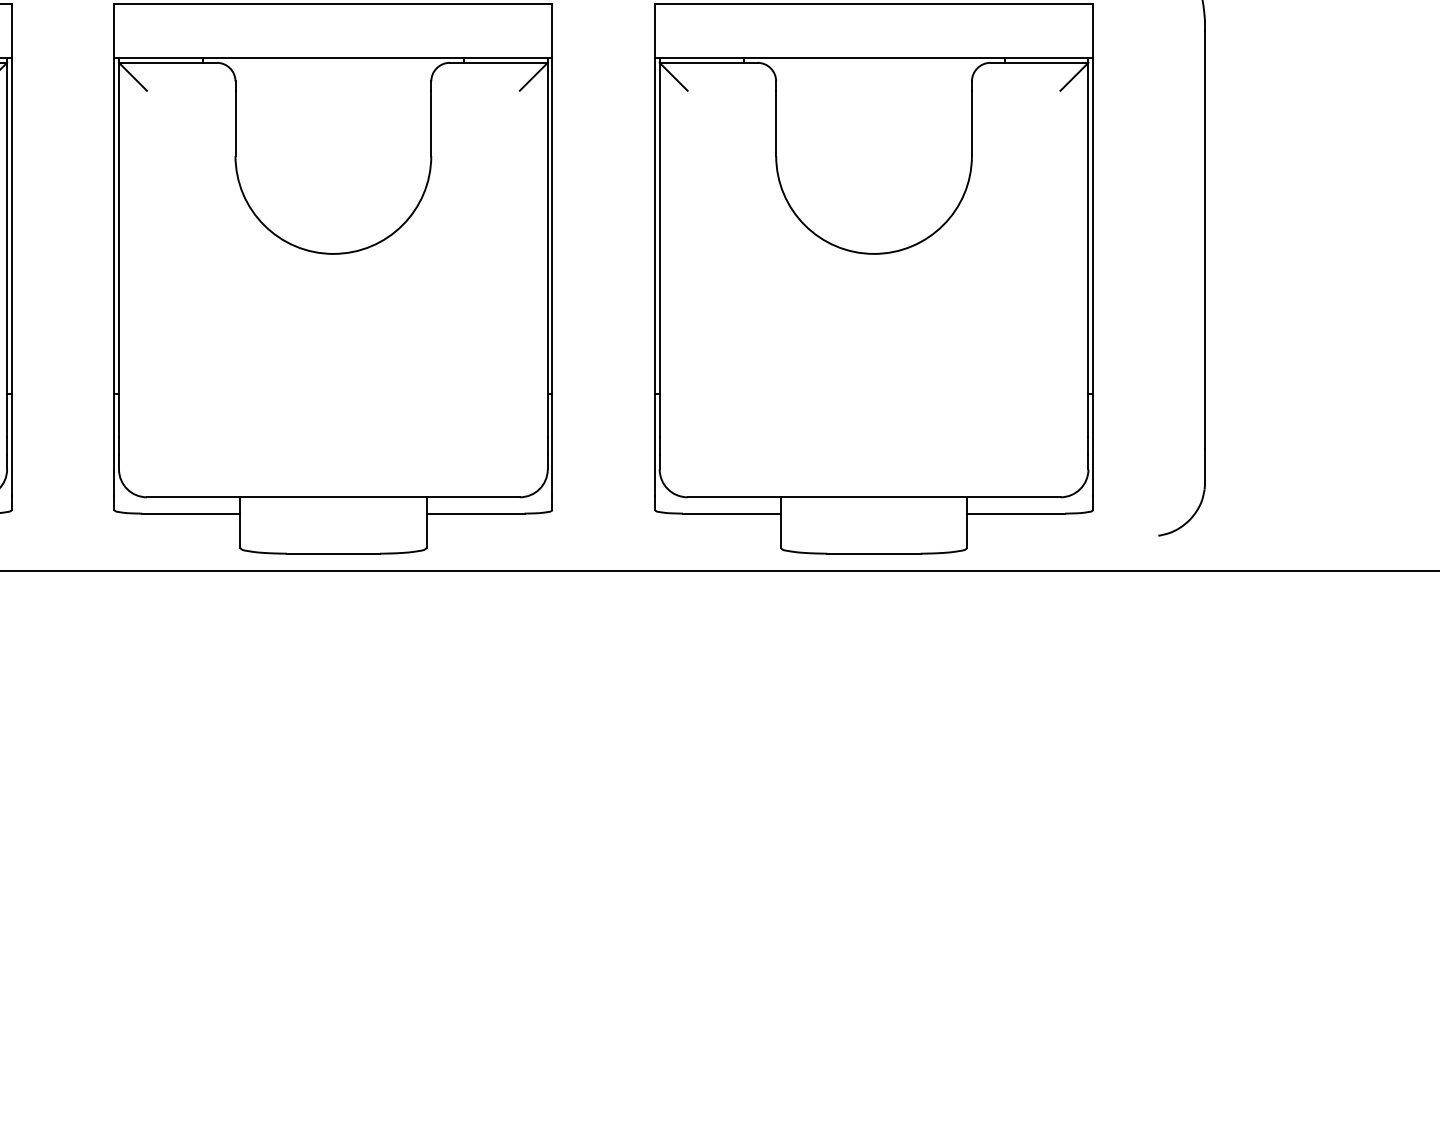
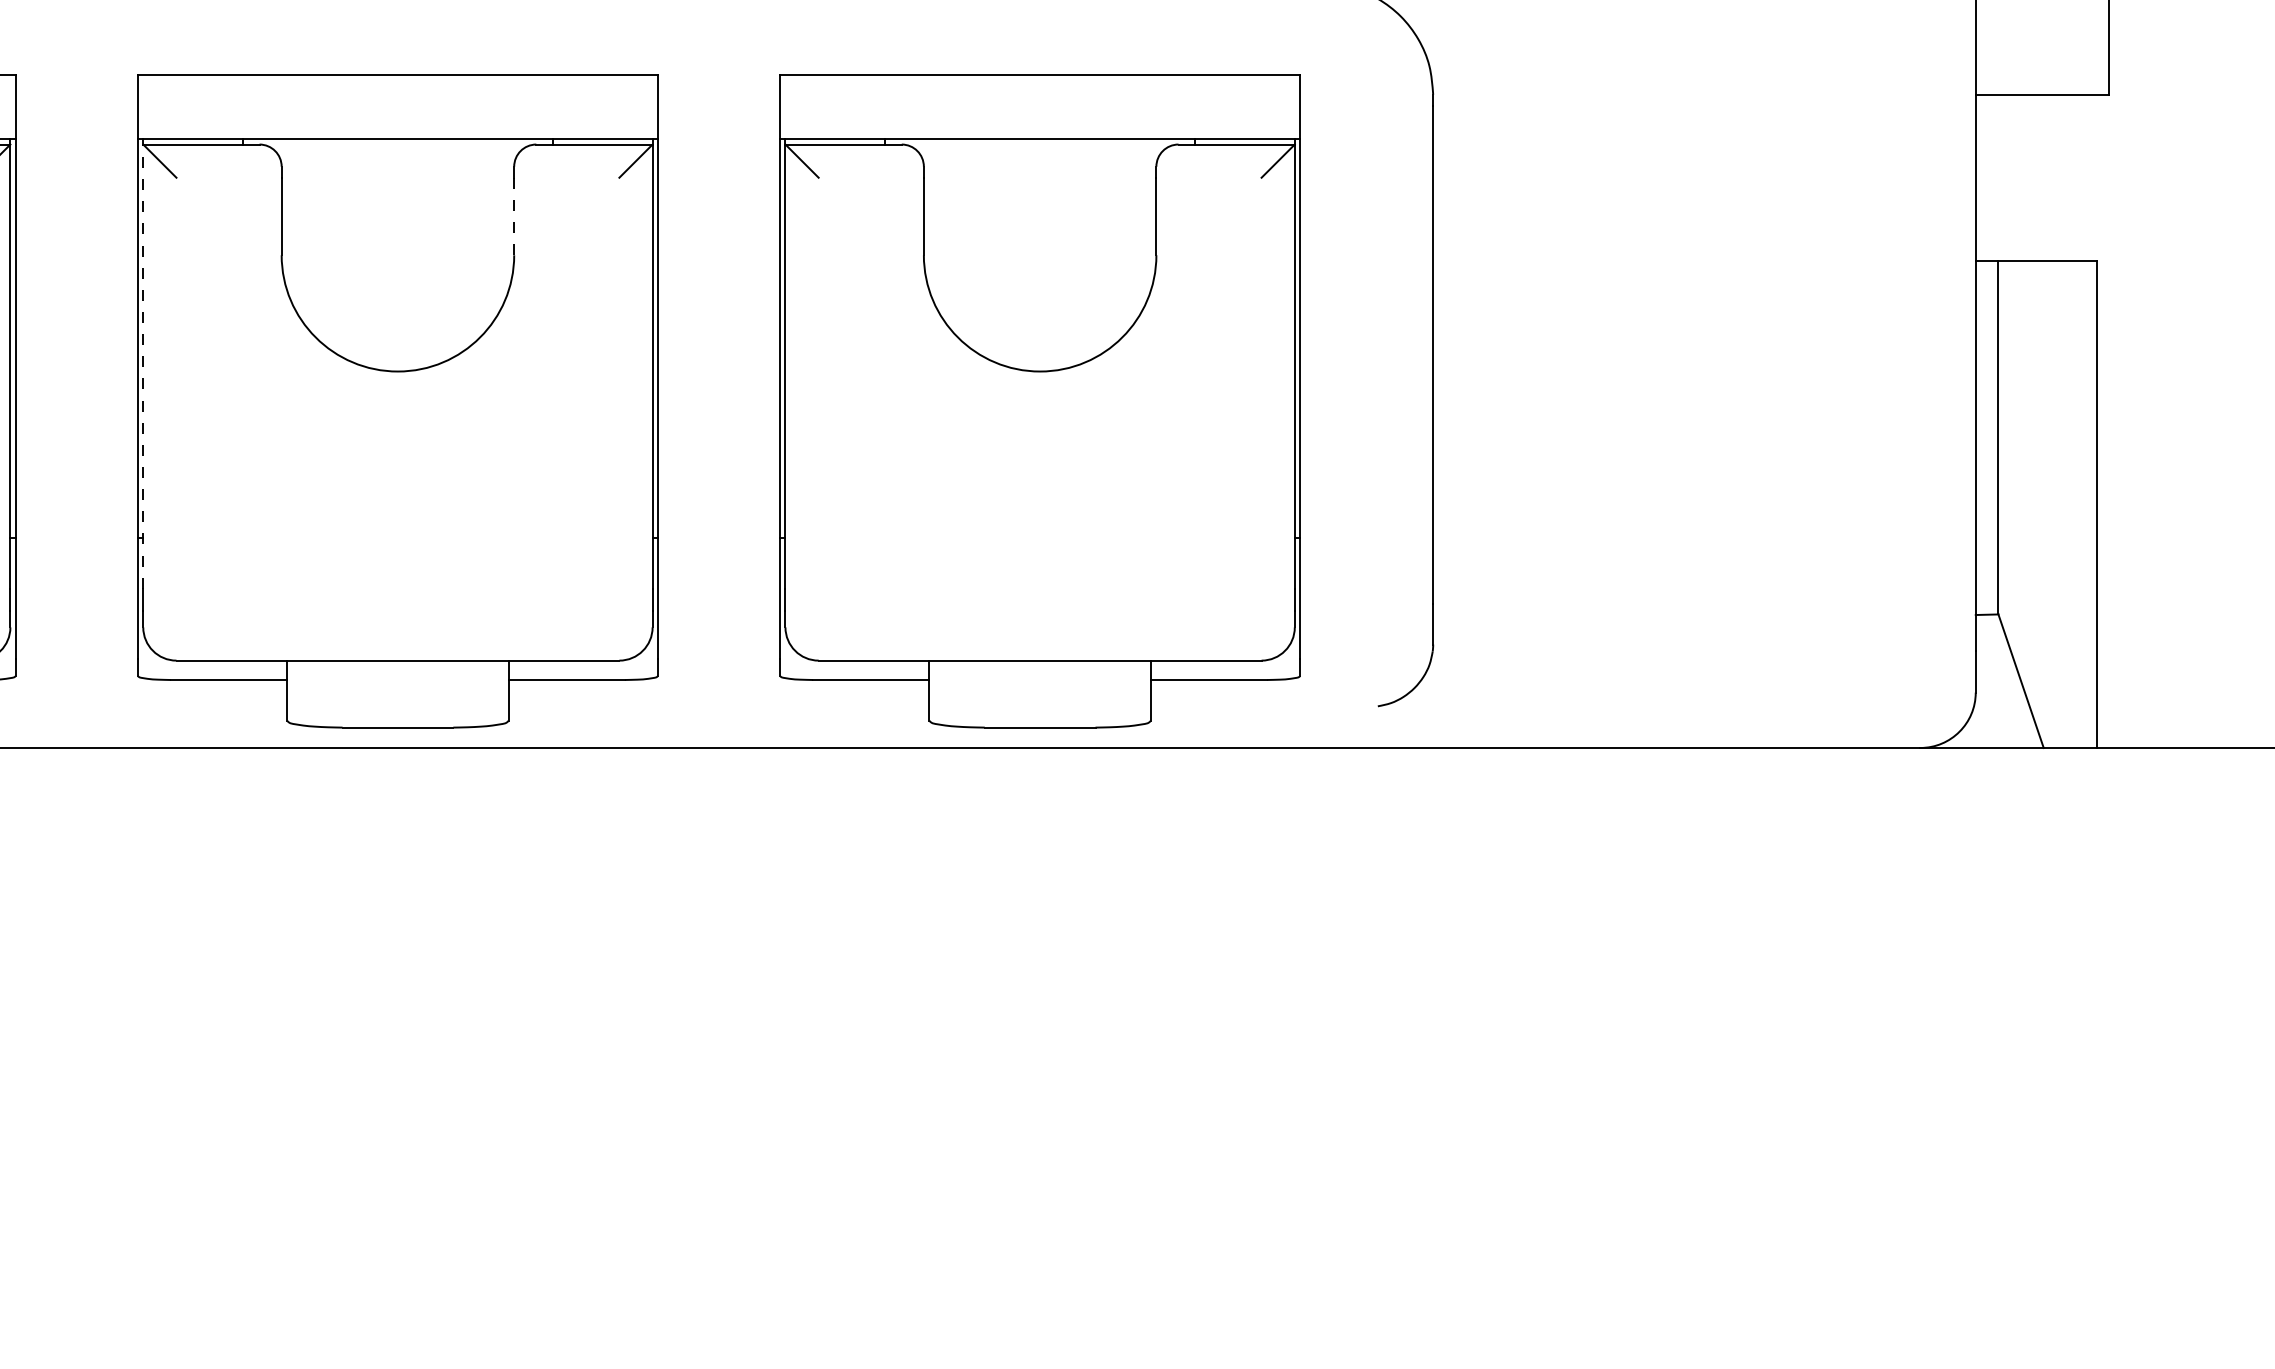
line: (431, 123) -> (514, 216), solid -> dashed
line: (119, 249) -> (143, 366), solid -> dashed

